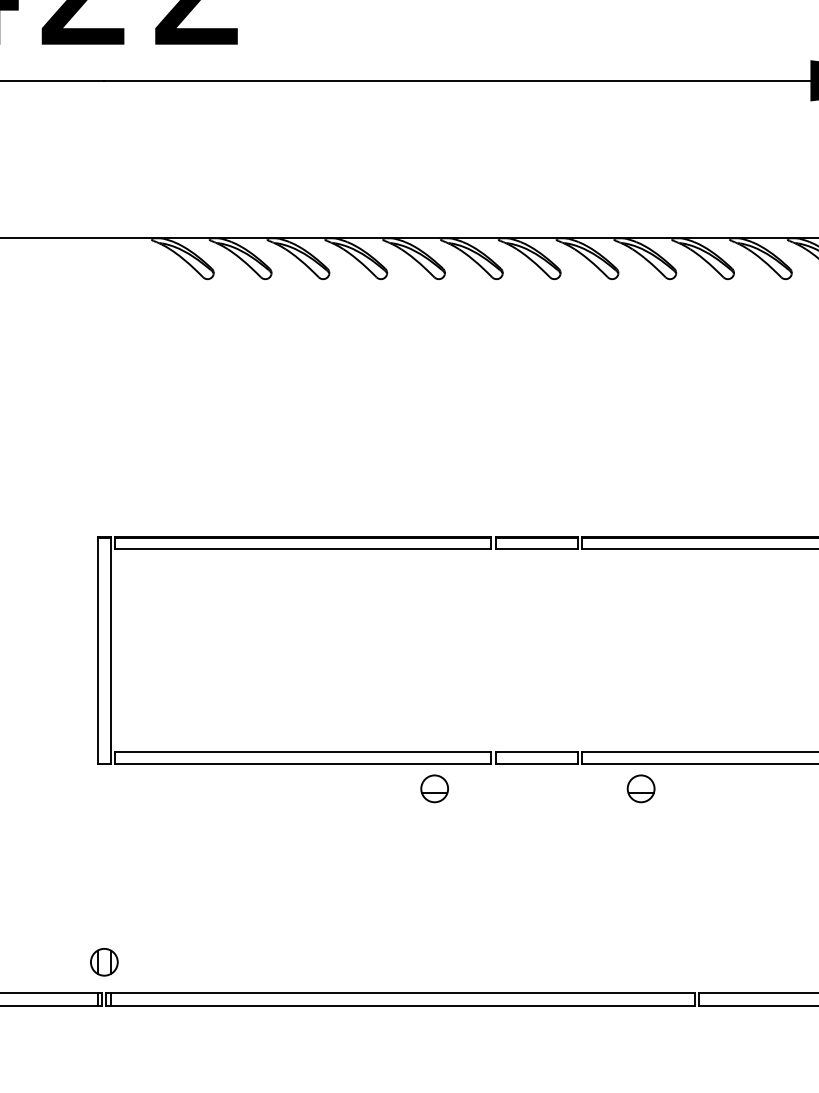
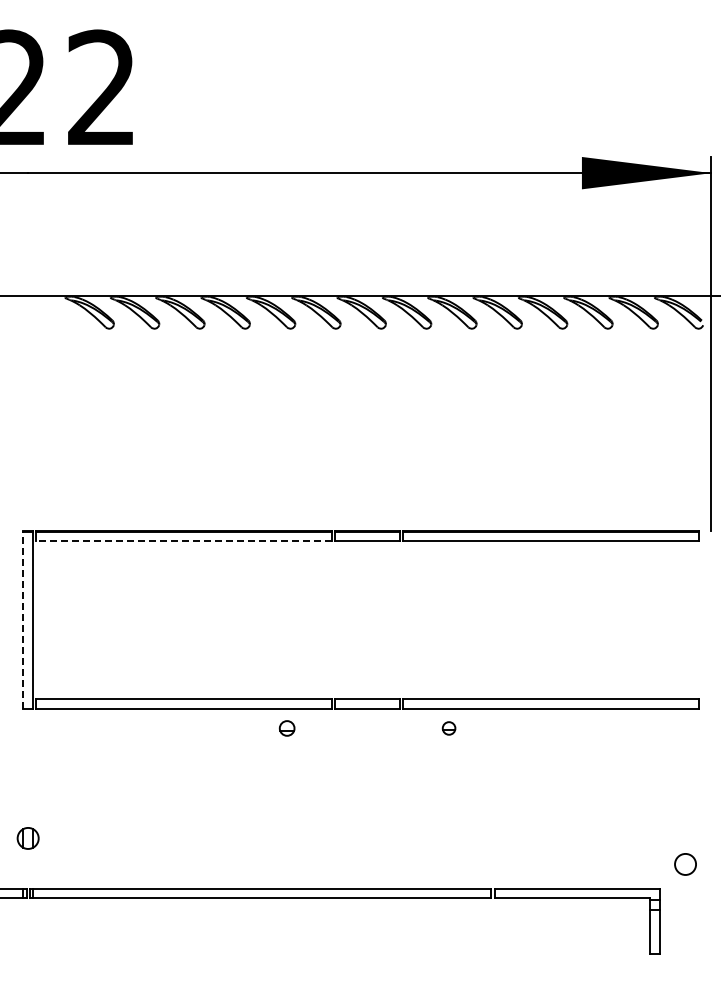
line: (303, 549) -> (184, 540), solid -> dashed
line: (98, 649) -> (23, 619), solid -> dashed
part: (433, 788) -> (286, 728), size x0.7
part: (640, 788) -> (448, 728), size x0.6
part: (103, 962) -> (27, 838), moved

